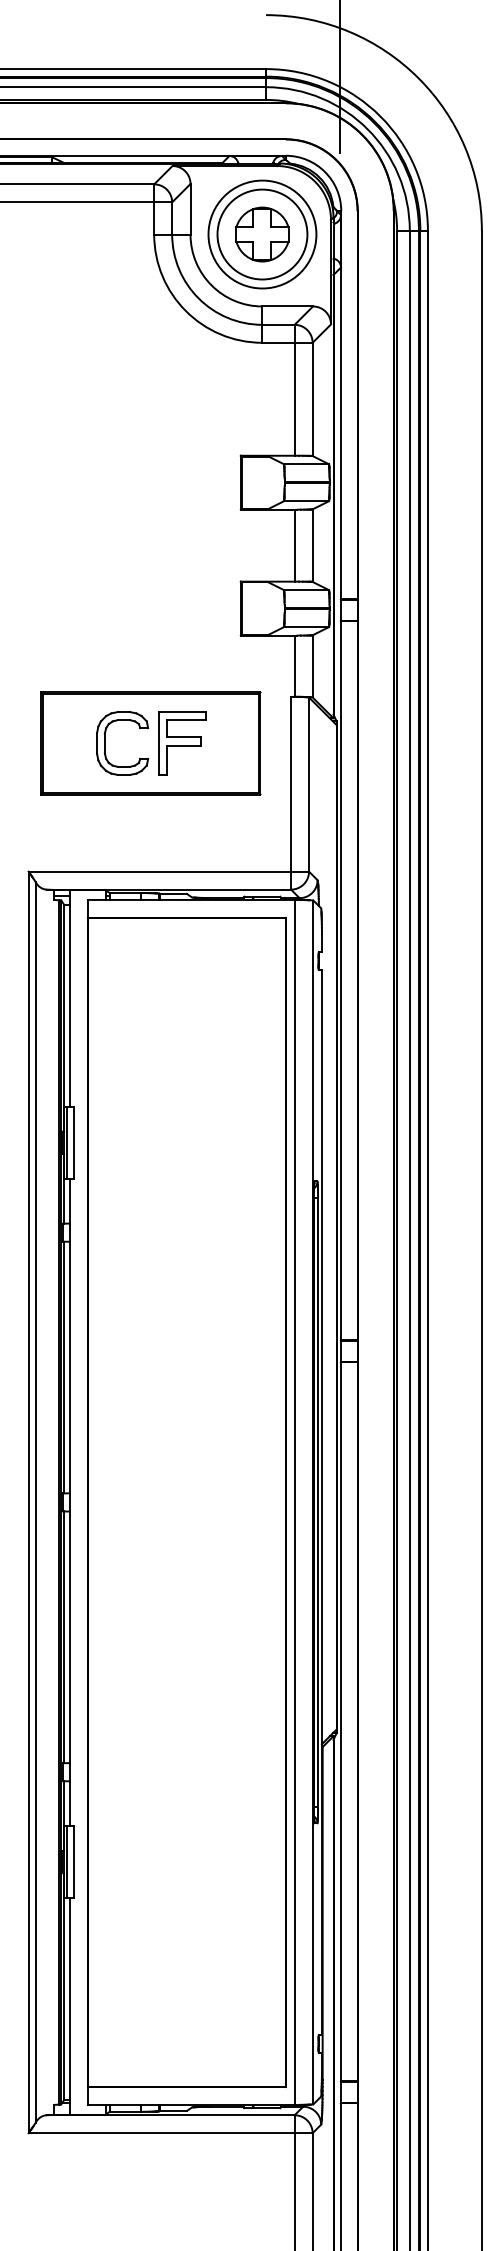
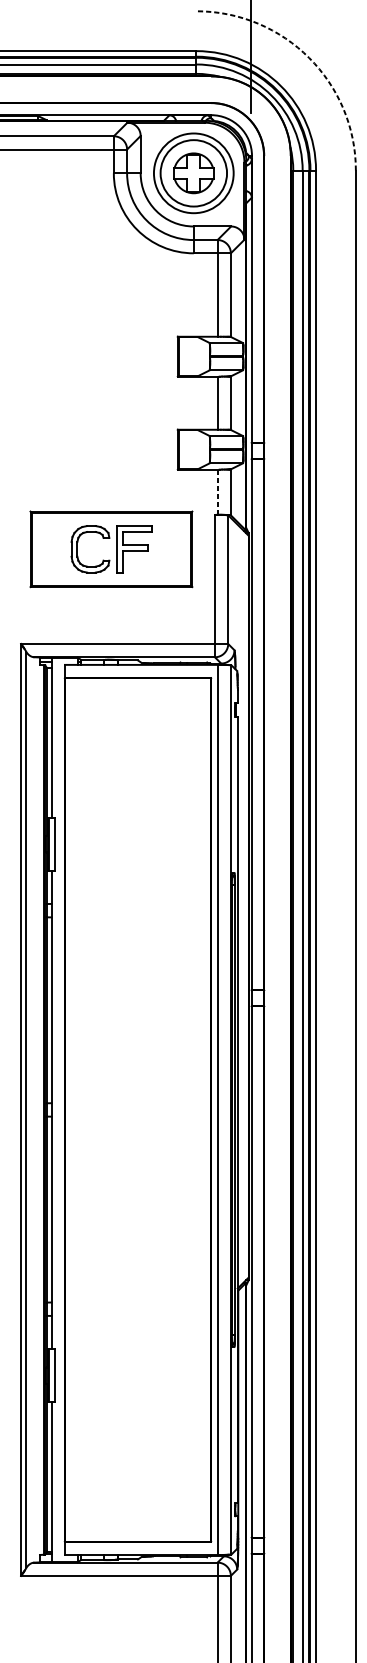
arc: (418, 78) -> (309, 58), solid -> dashed
line: (294, 666) -> (217, 492), solid -> dashed

